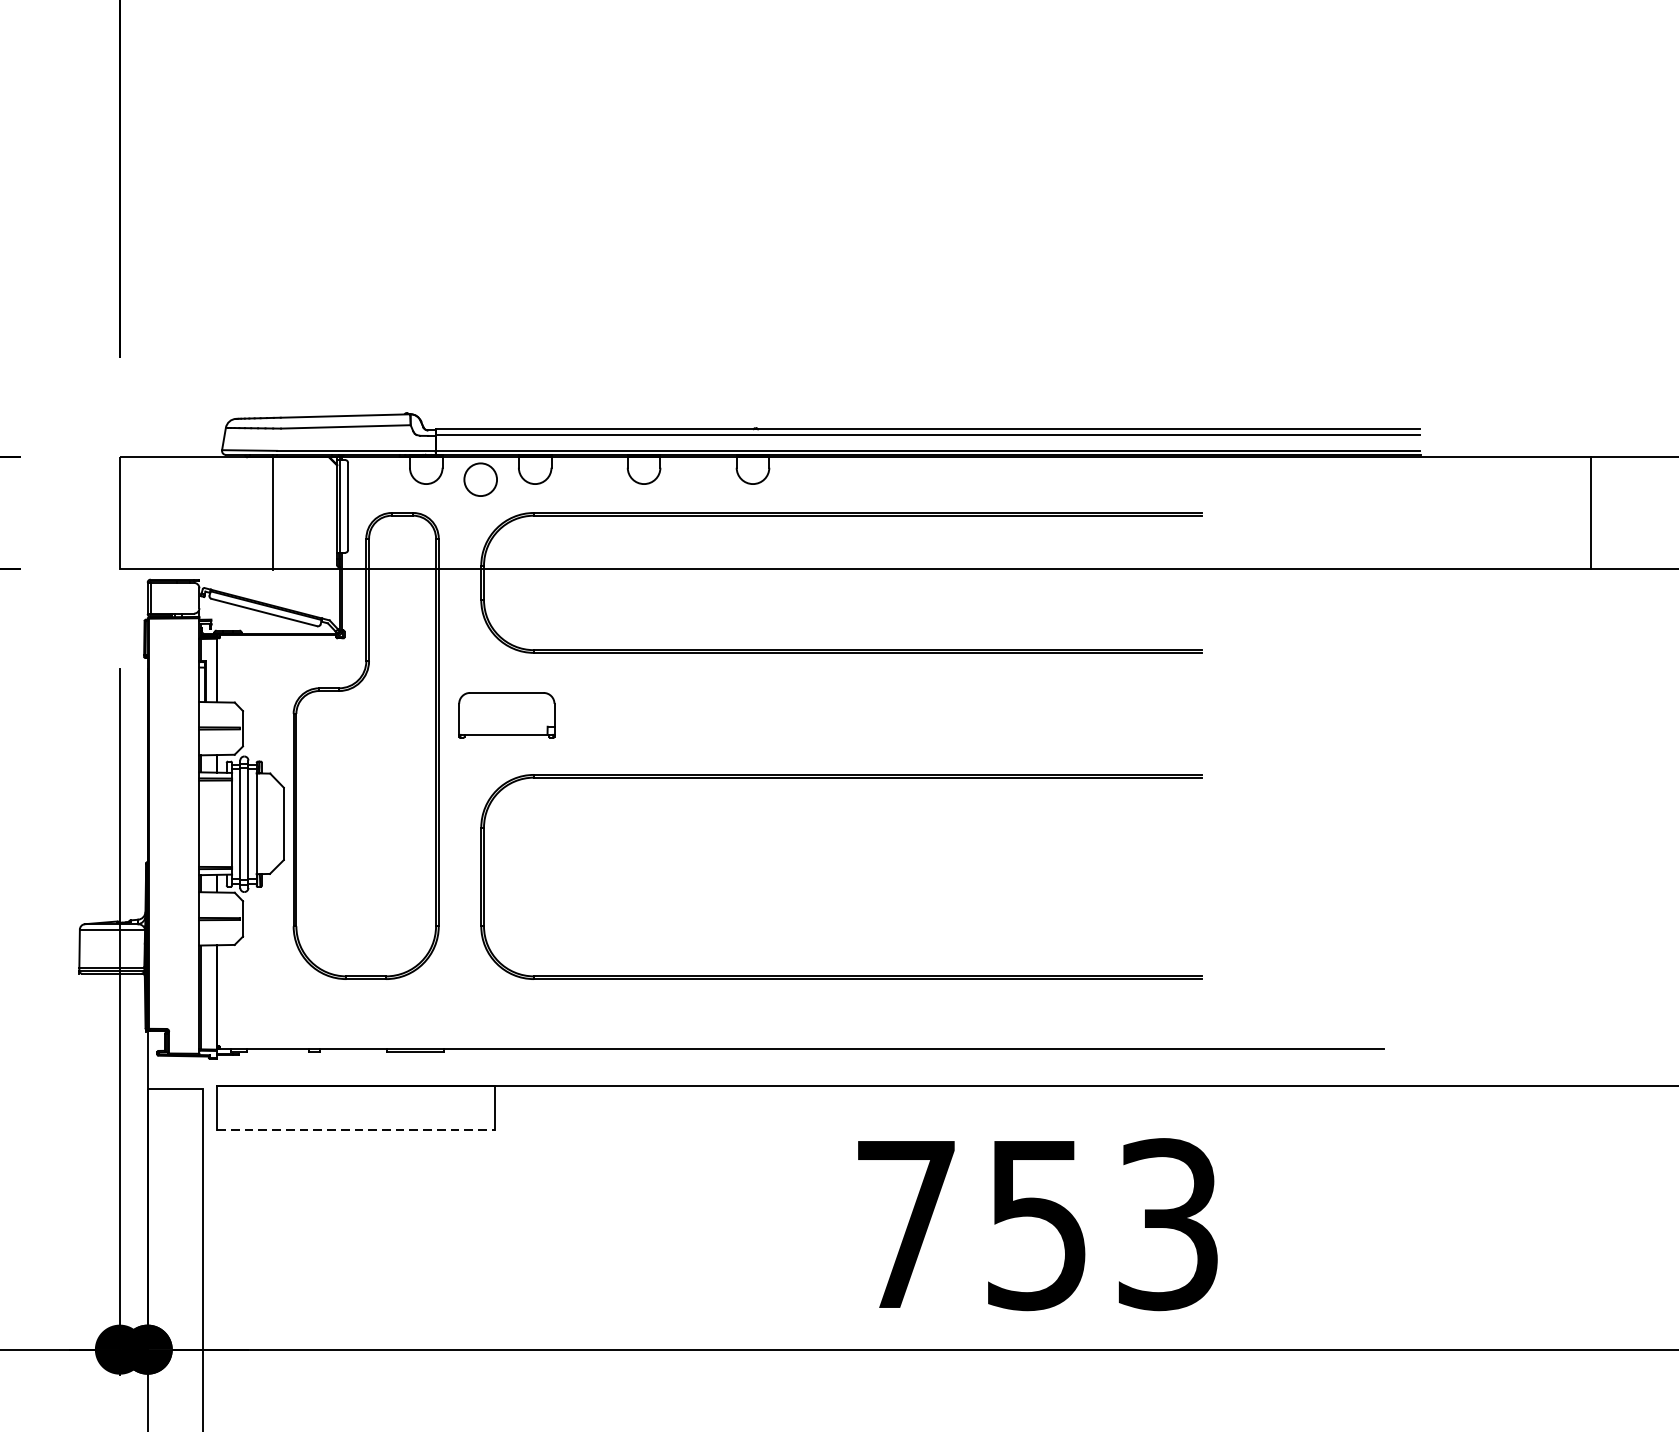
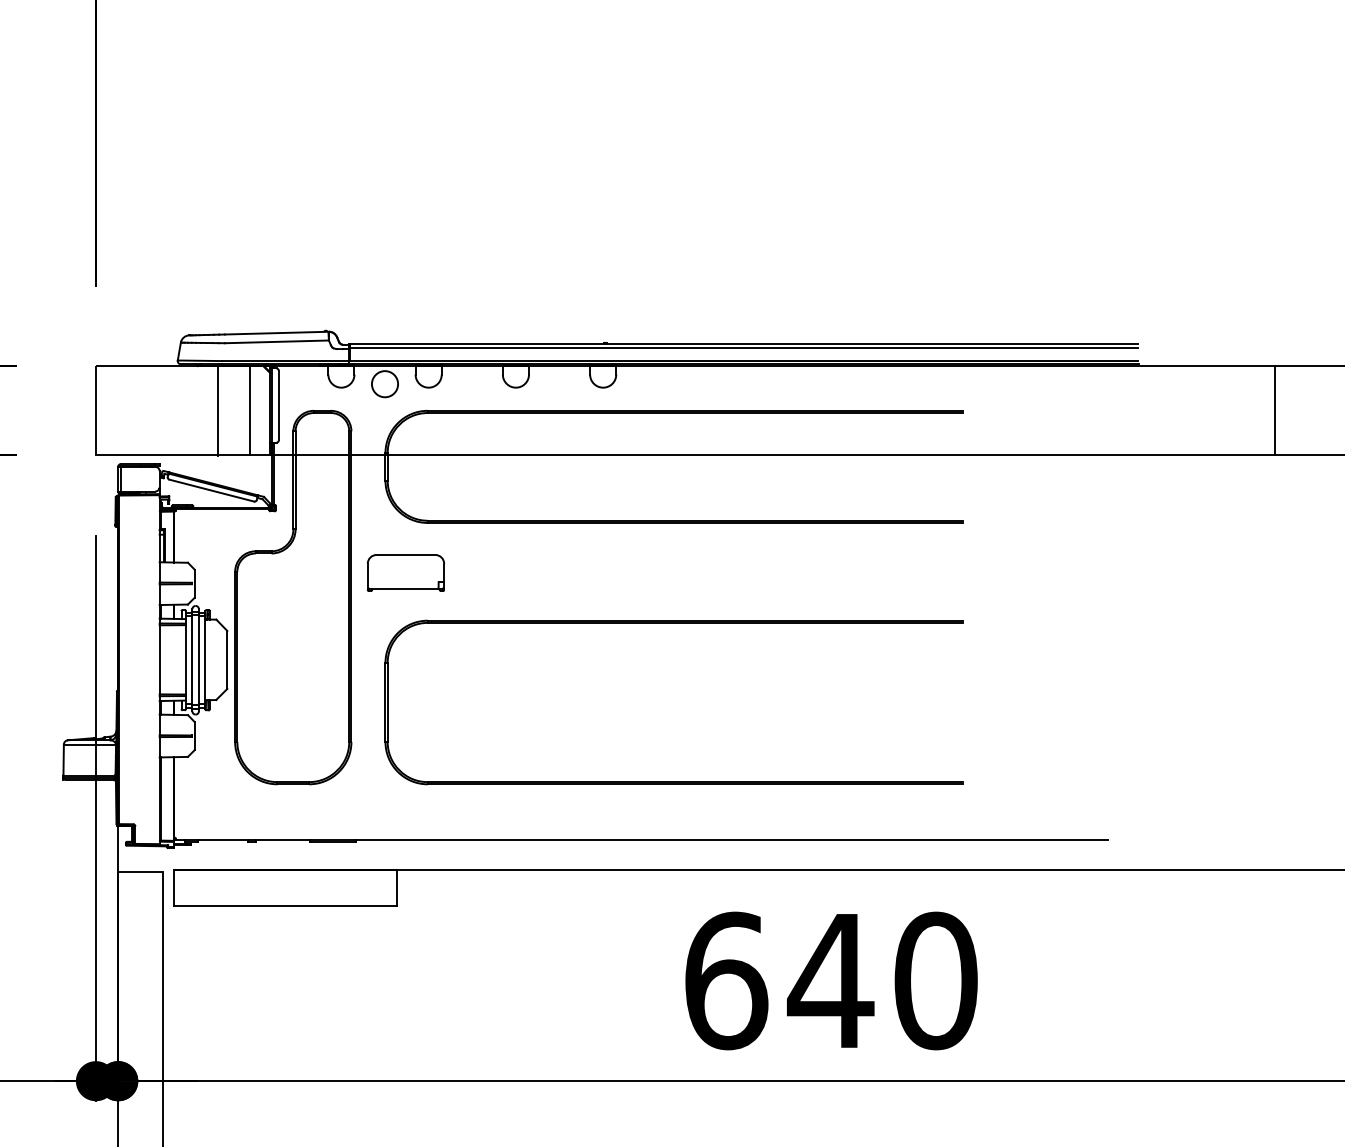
line: (311, 512) -> (249, 410), added
line: (356, 1130) -> (285, 905), dashed -> solid
text: (1037, 1223) -> (831, 980), 753 -> 640

